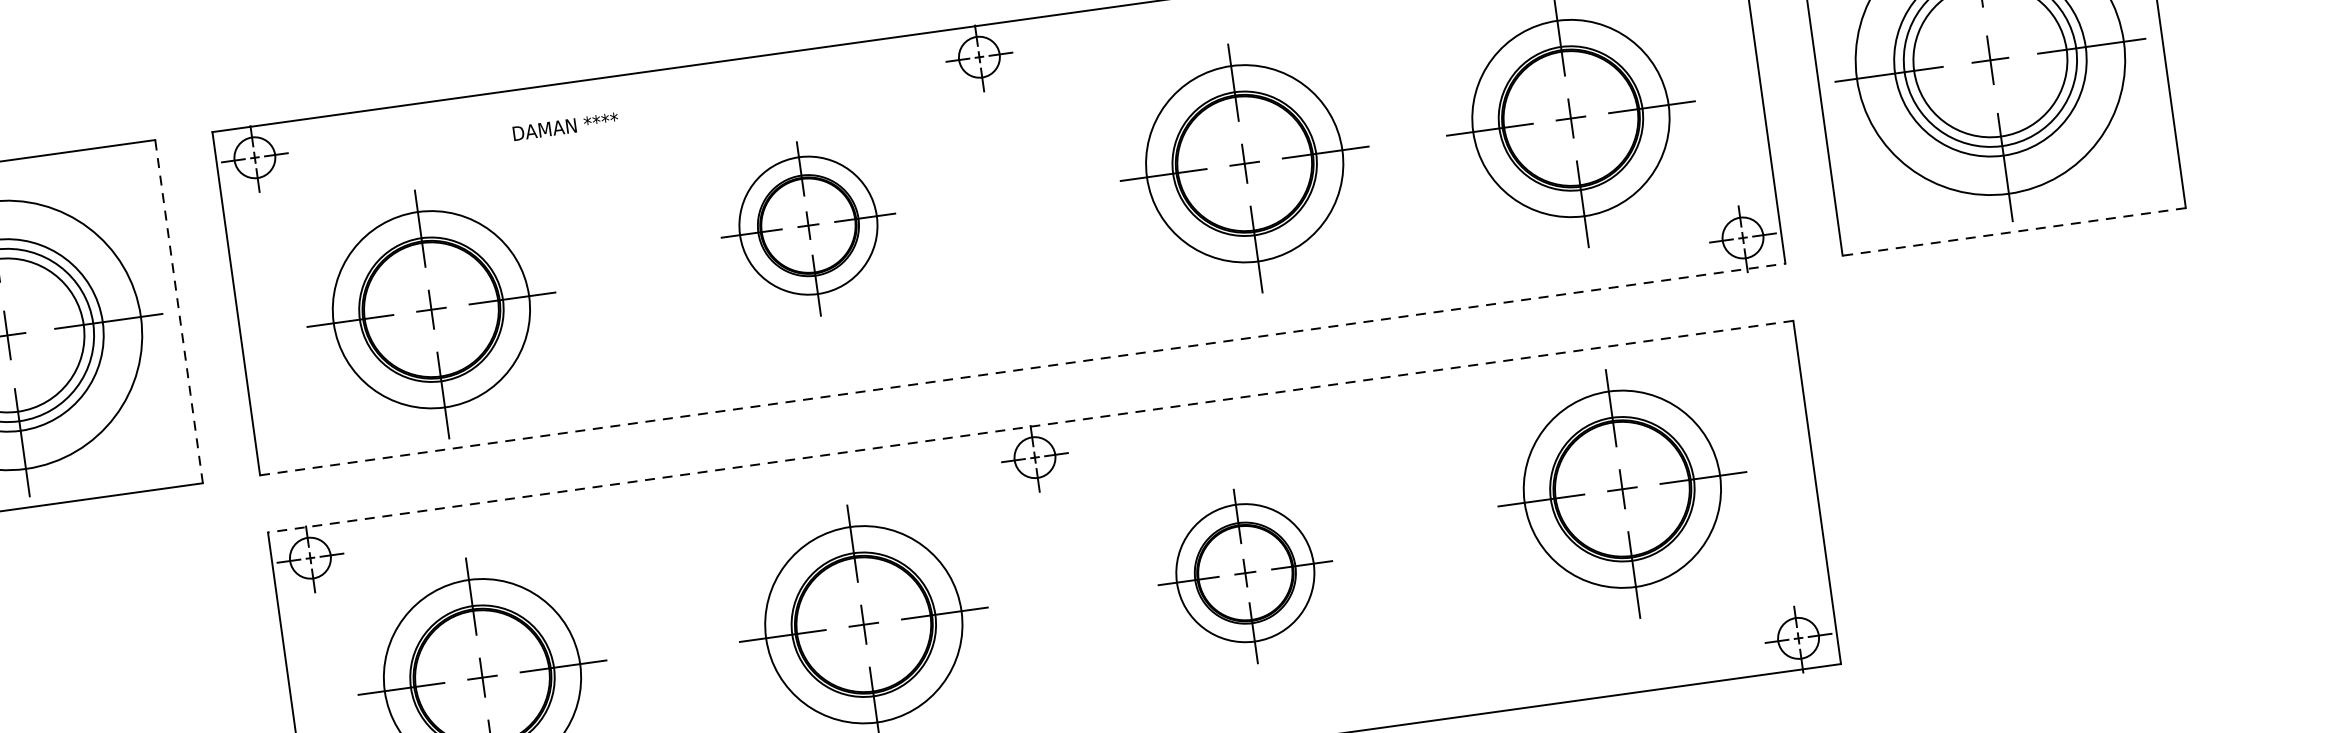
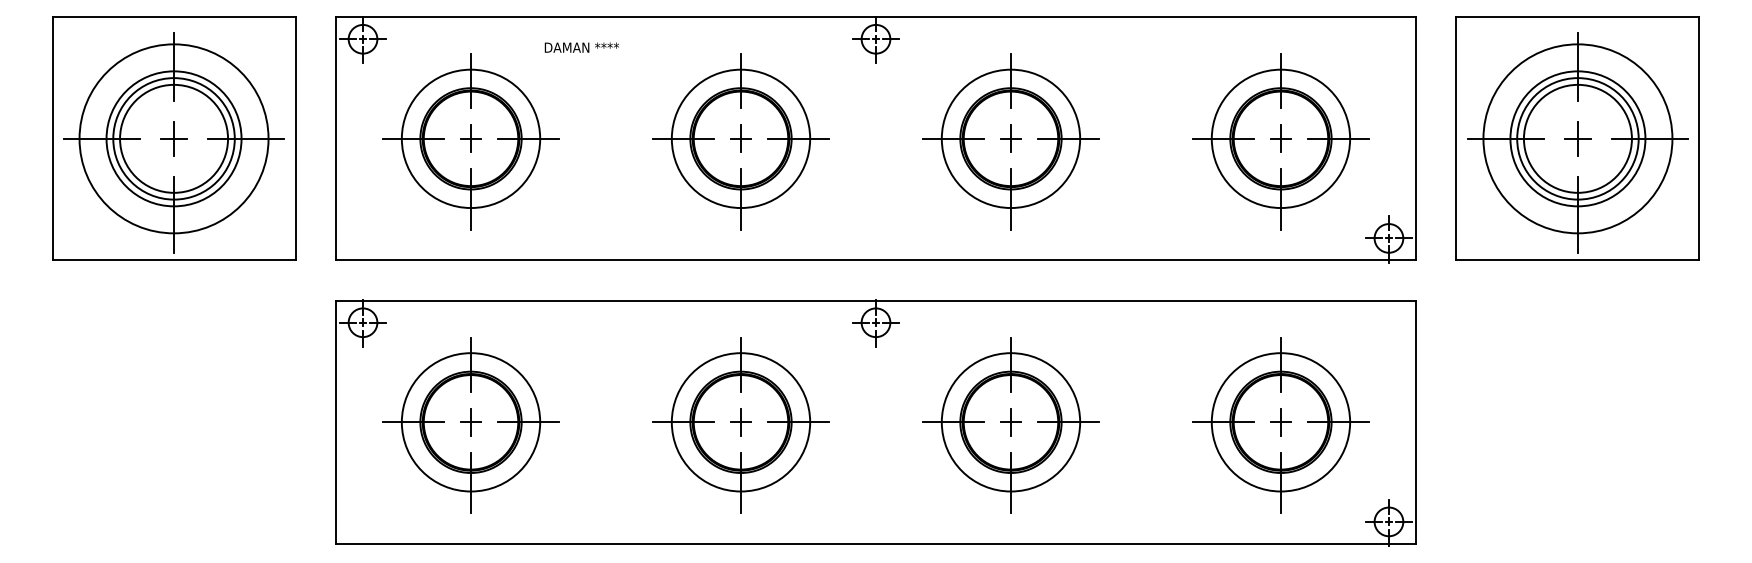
part: (1244, 167) -> (1010, 141), moved
part: (808, 228) -> (740, 141), size x1.43
line: (2013, 232) -> (1577, 260), dashed -> solid
line: (178, 311) -> (295, 138), dashed -> solid
part: (431, 313) -> (470, 141), moved
line: (1023, 369) -> (876, 260), dashed -> solid
line: (1031, 426) -> (876, 300), dashed -> solid
part: (1622, 493) -> (1280, 425), moved
part: (1245, 576) -> (1010, 425), size x1.43

